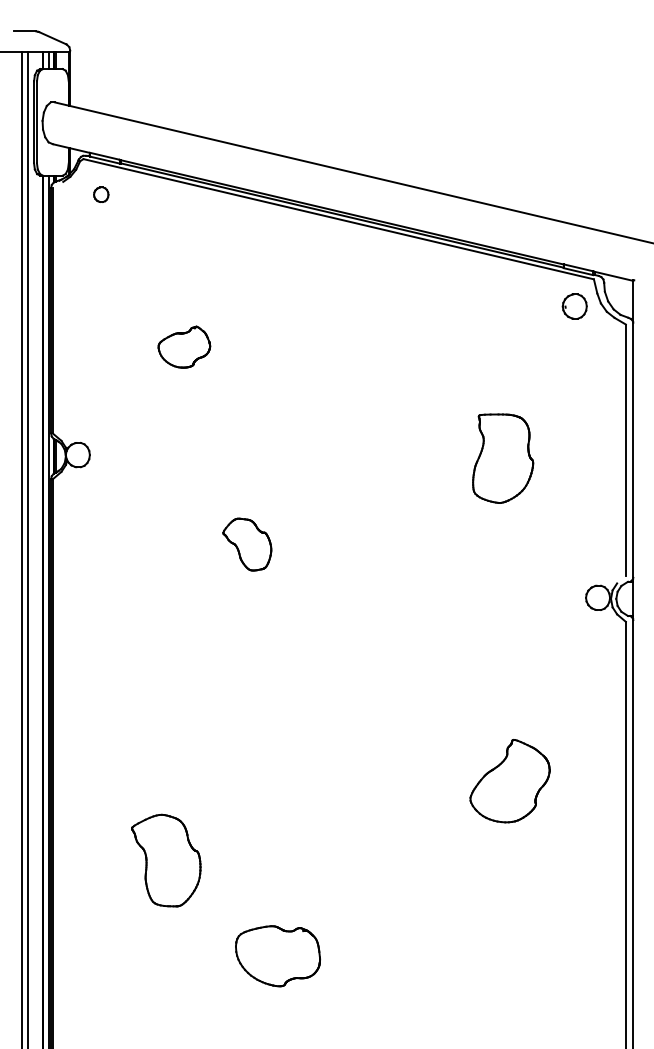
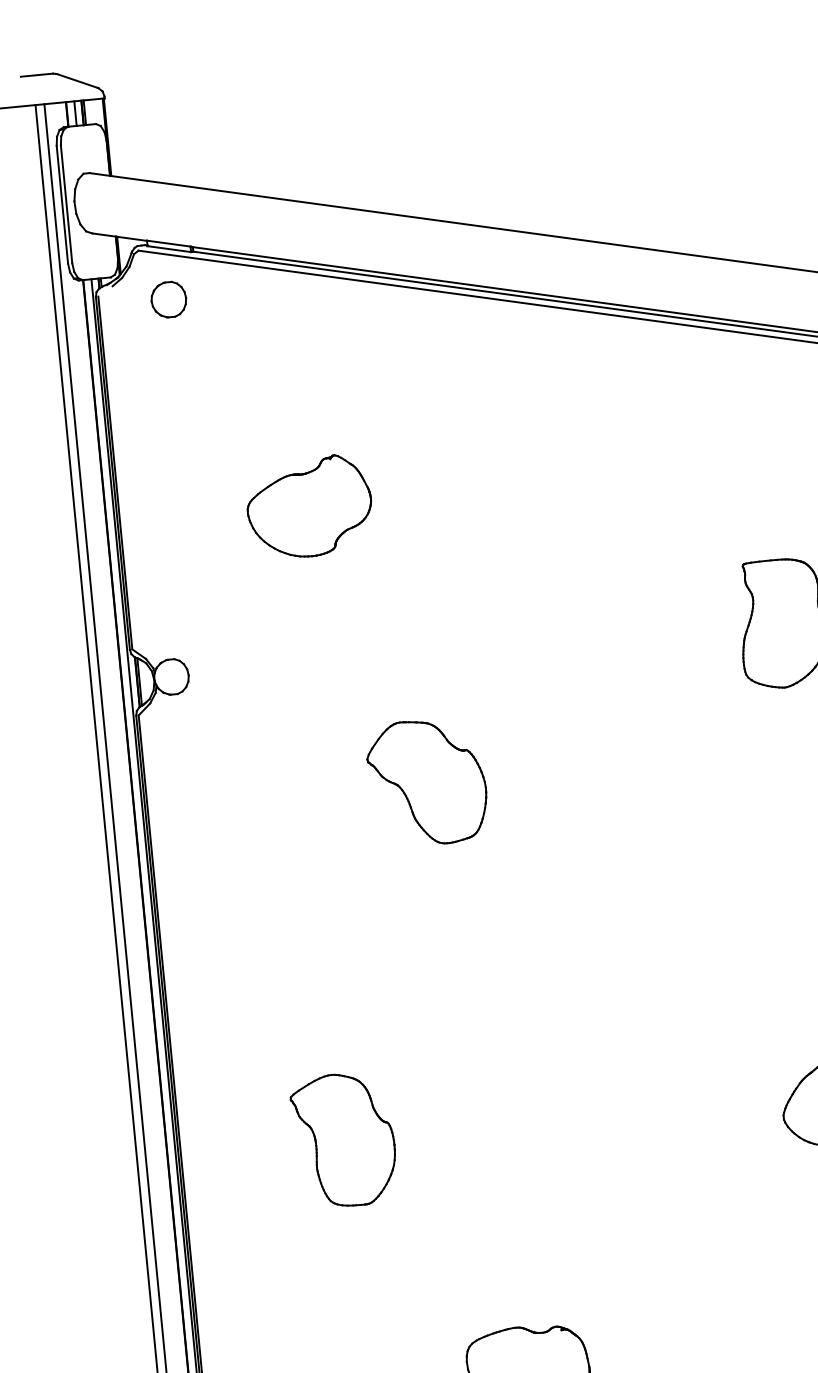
part: (101, 194) -> (169, 299), size x1.67
part: (184, 347) -> (309, 507), size x1.67
part: (247, 544) -> (427, 782), size x1.67
part: (166, 860) -> (344, 1139), moved

